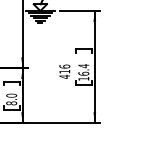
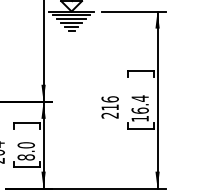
text: (64, 76) -> (109, 115), 416 -> 216

